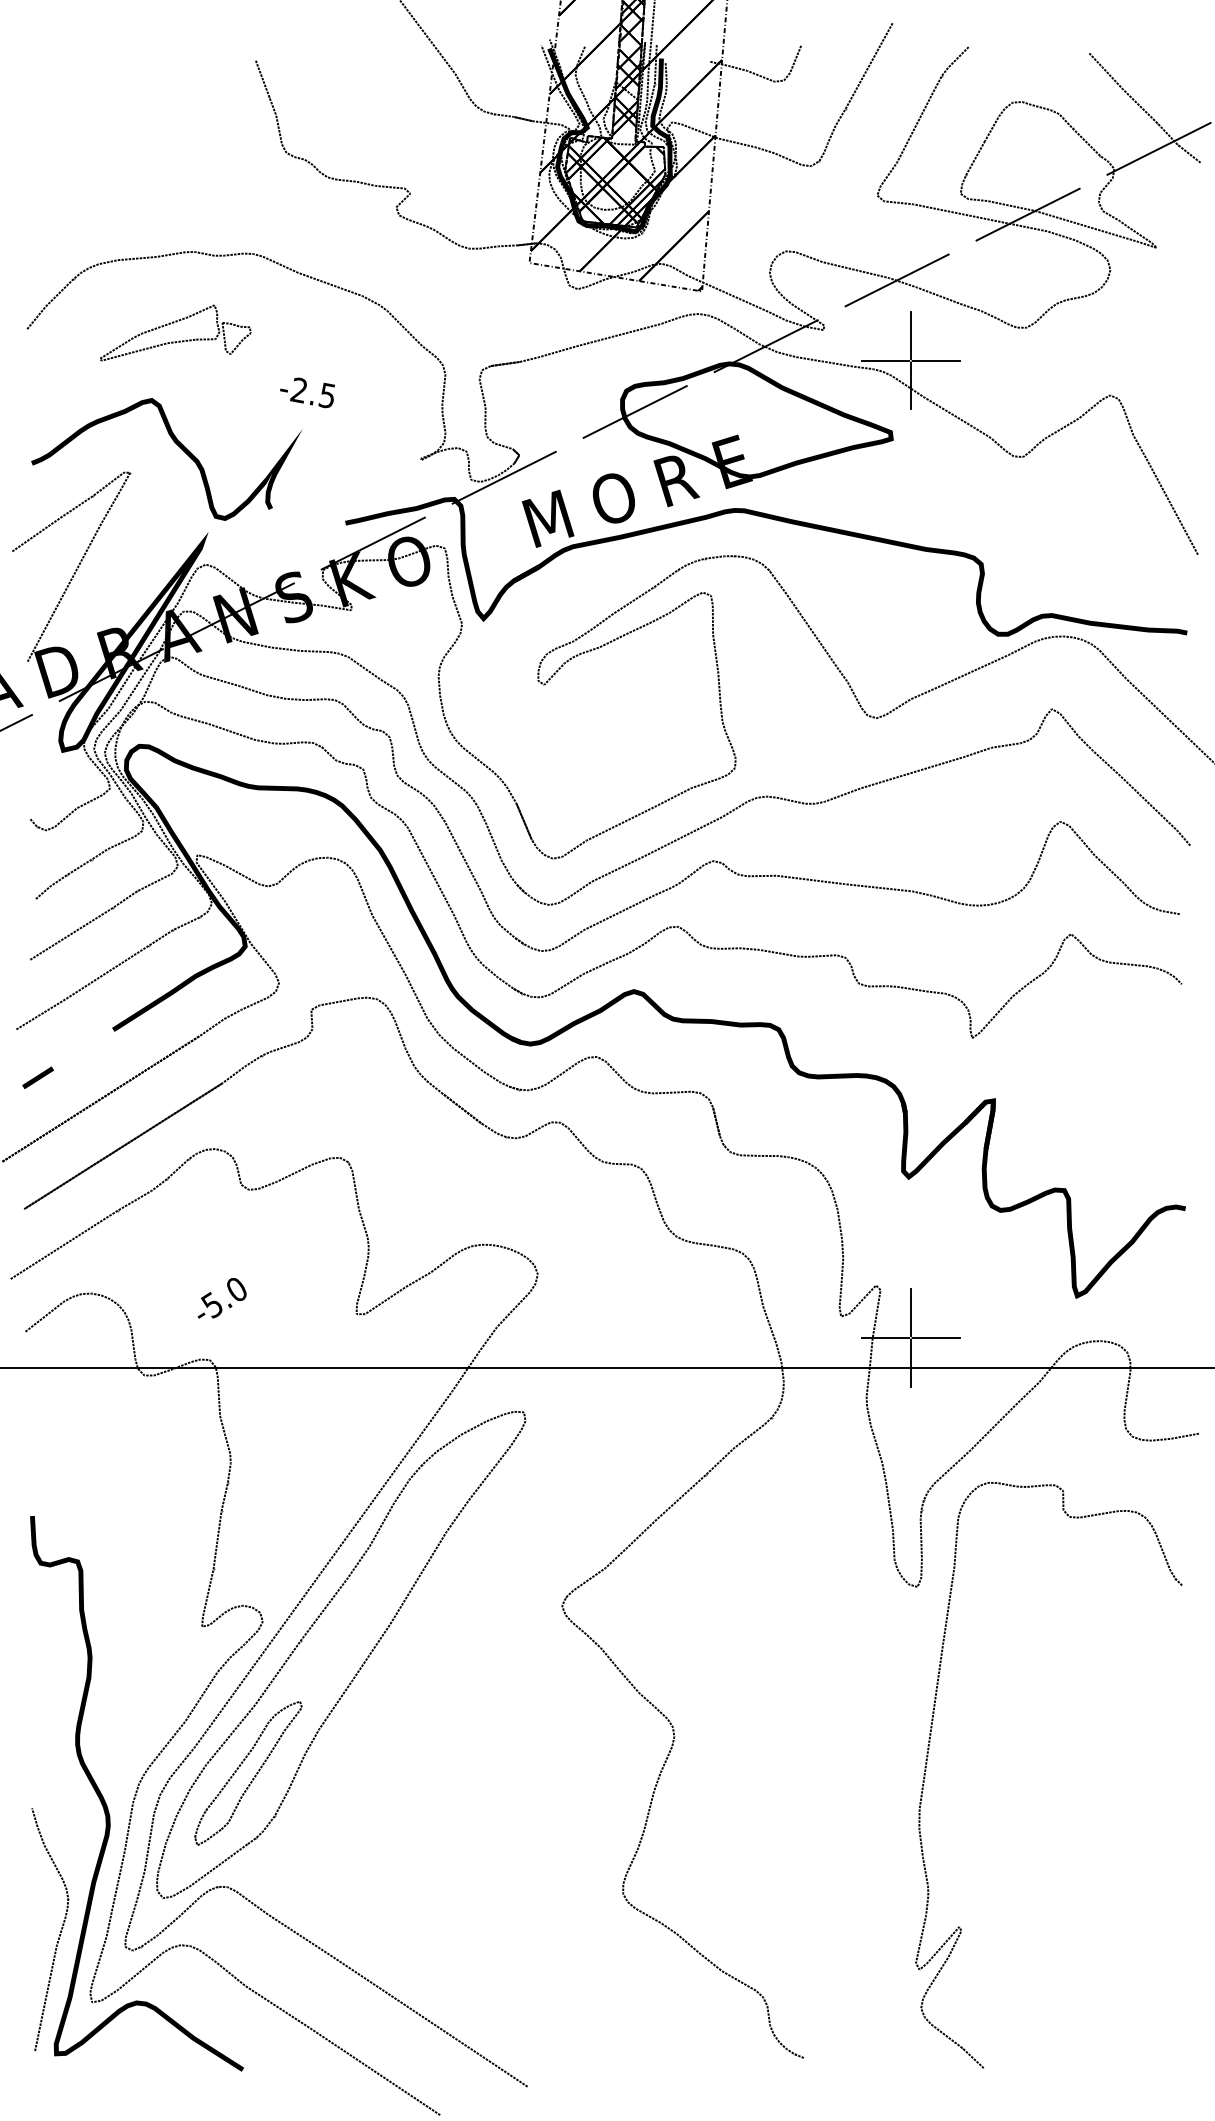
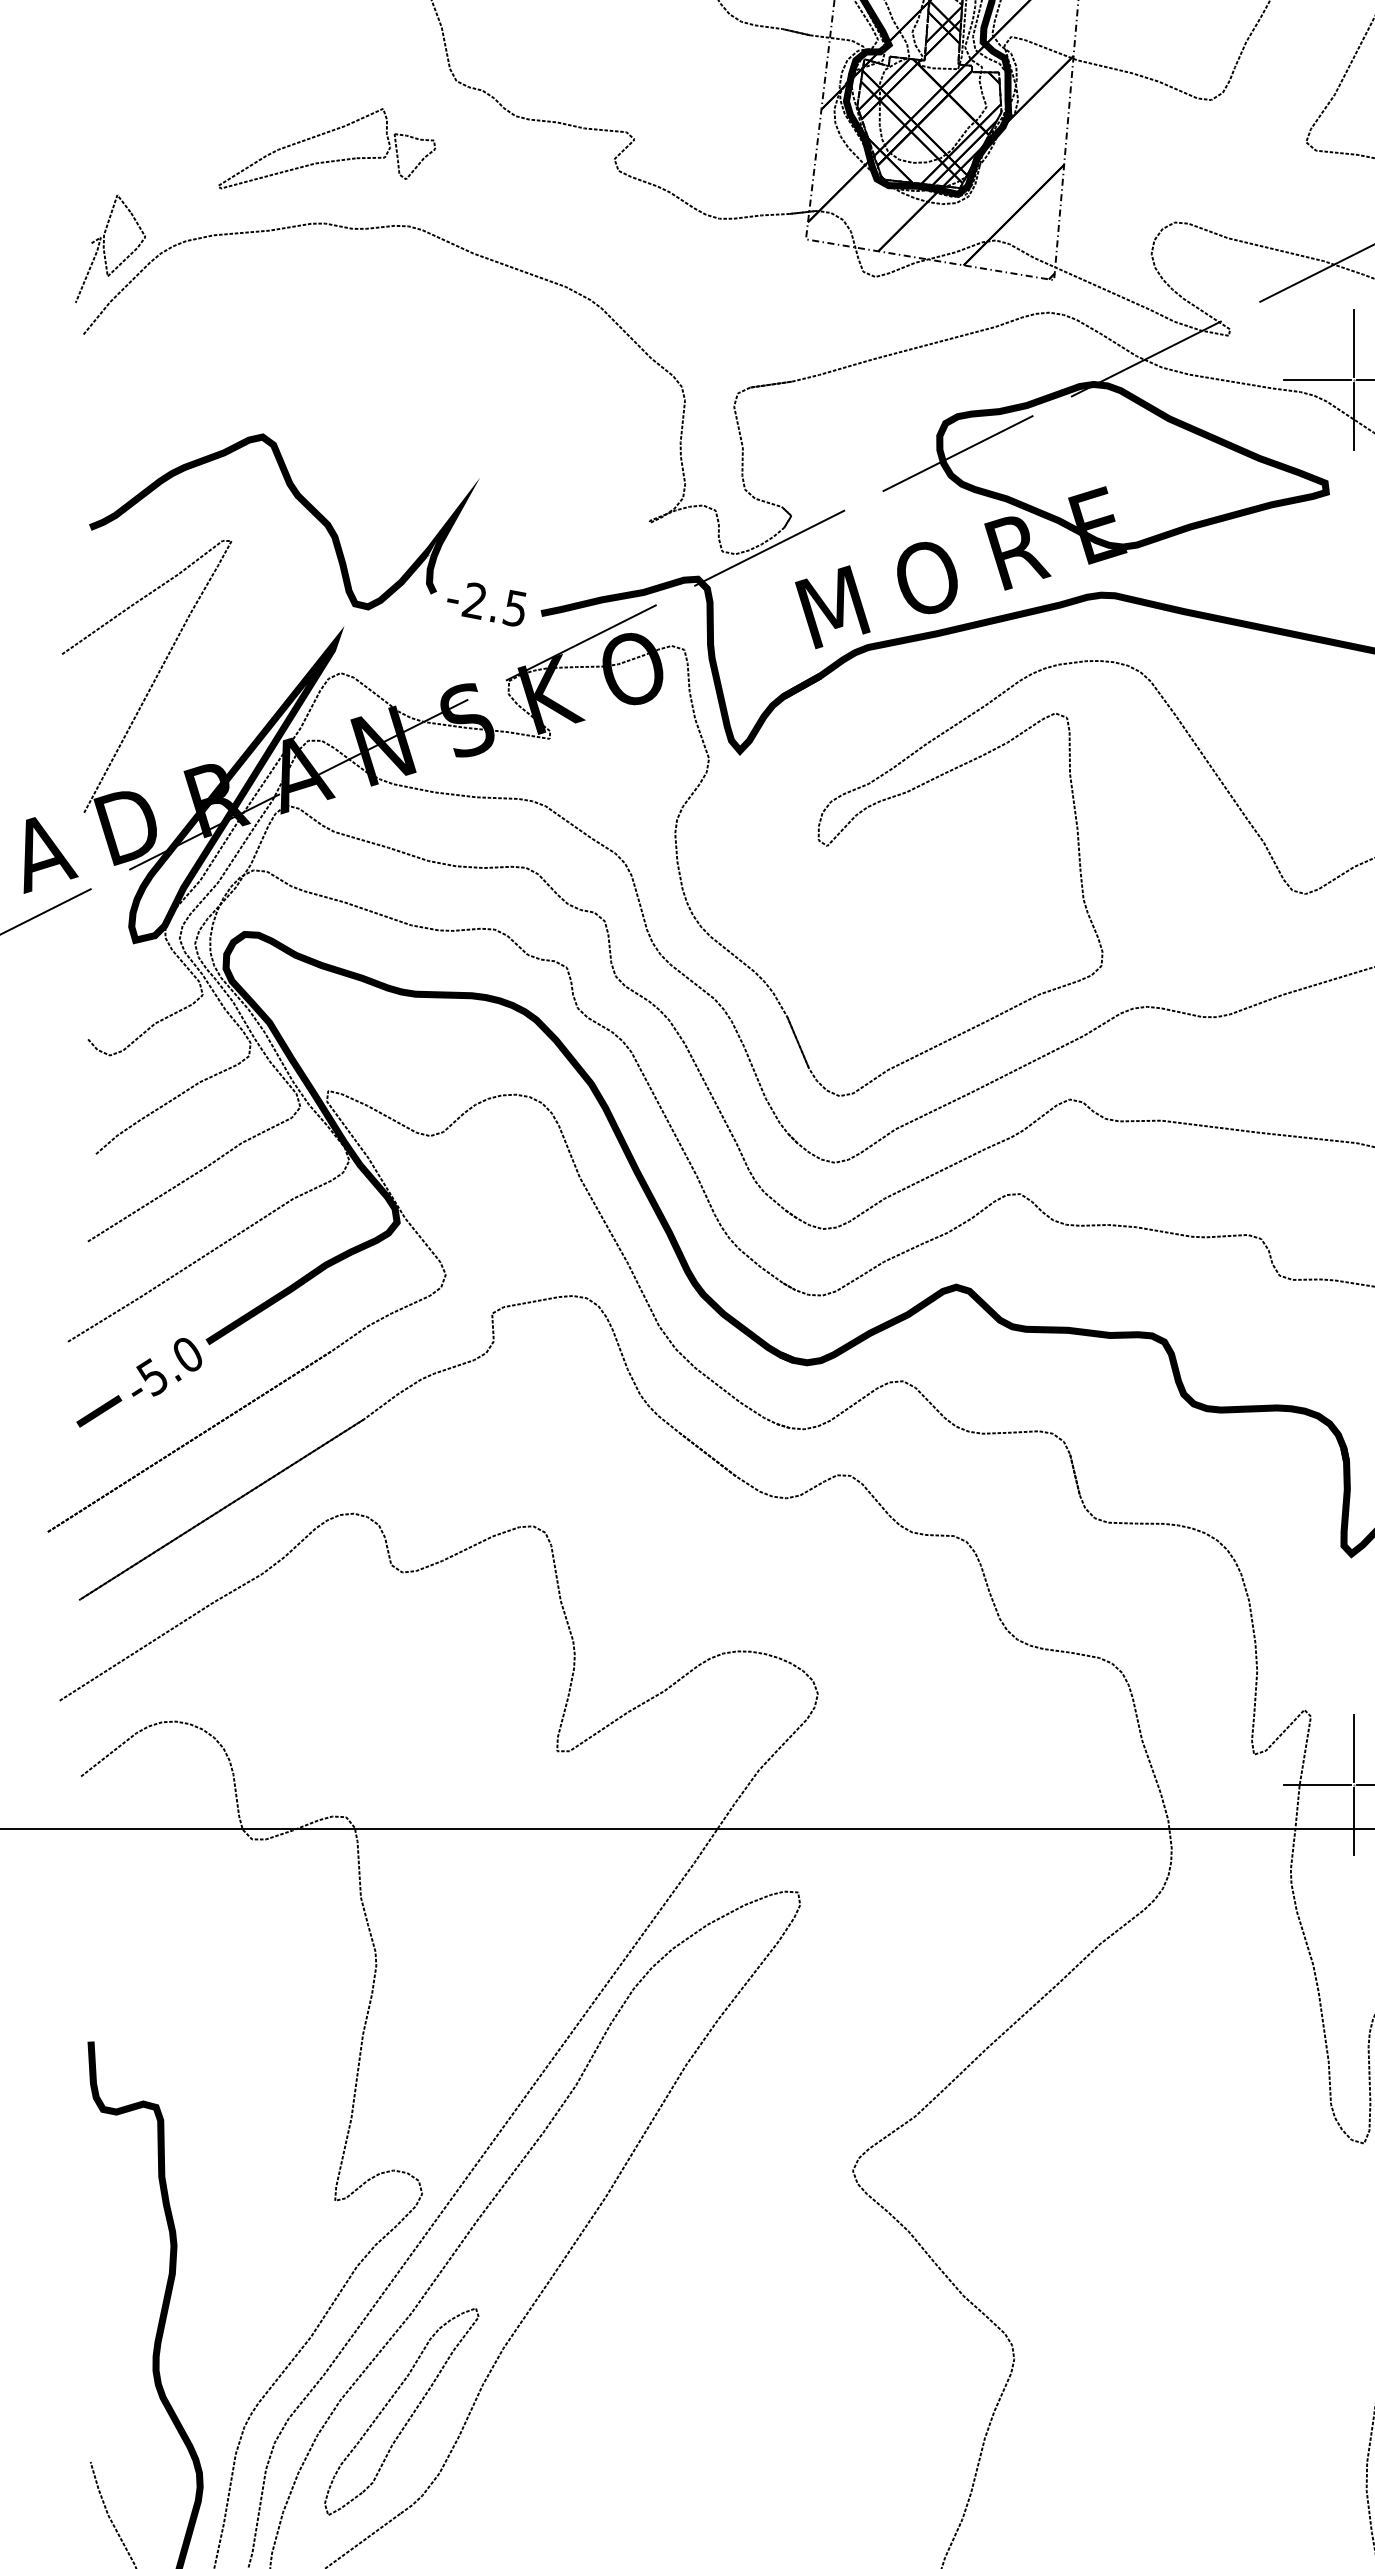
part: (45, 269) -> (109, 248), added
part: (179, 340) -> (332, 159), moved
text: (307, 392) -> (486, 603), moved
text: (221, 1298) -> (165, 1367), moved

